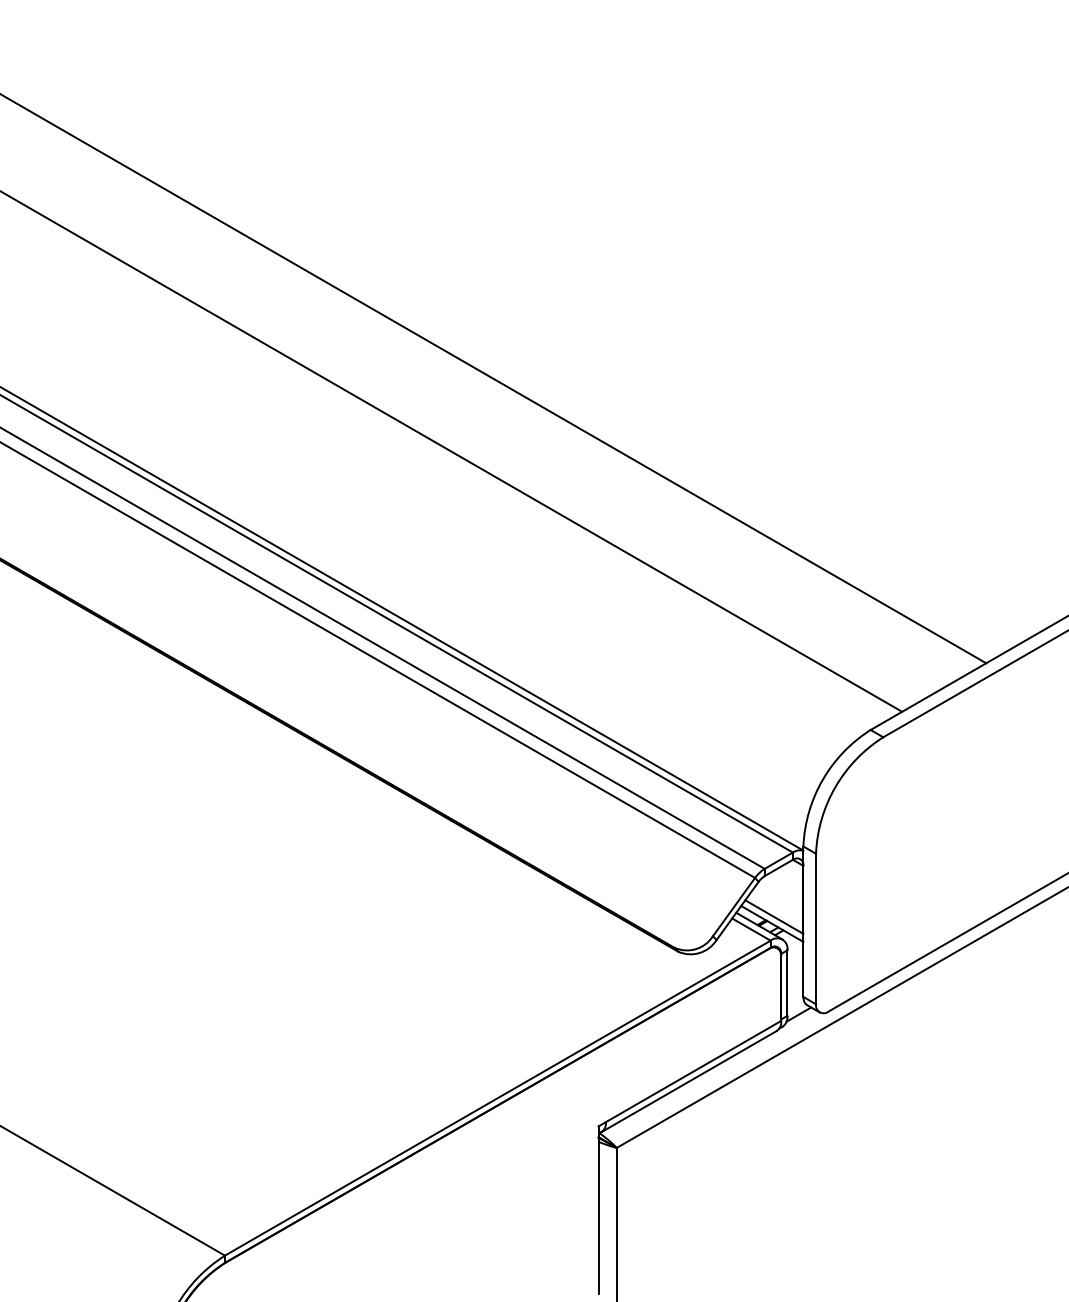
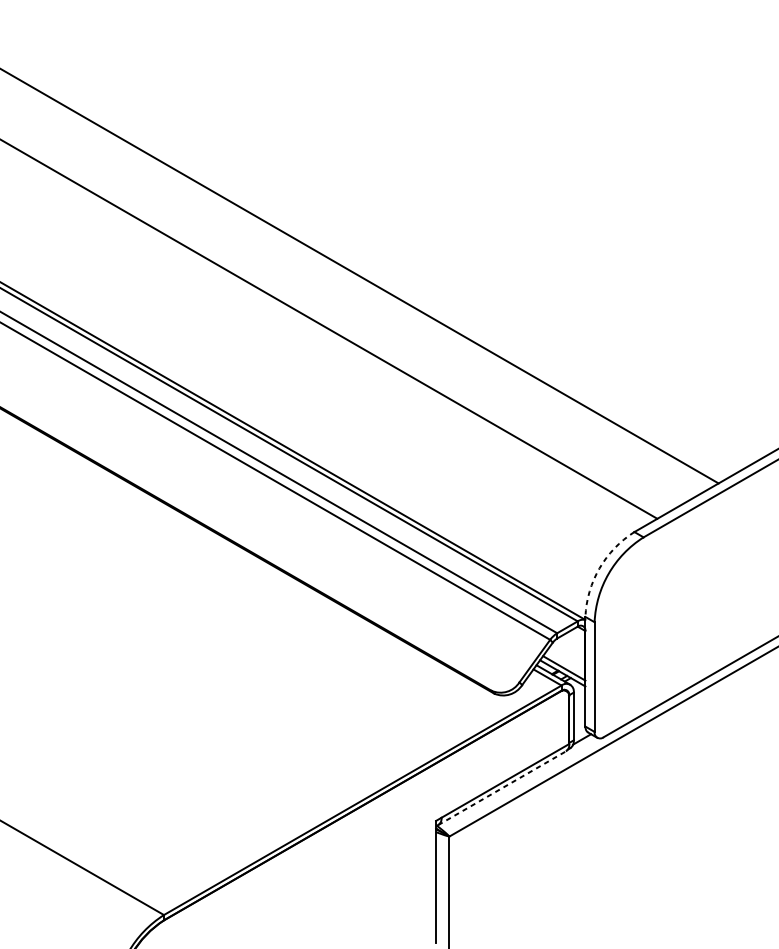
arc: (822, 779) -> (599, 568), solid -> dashed
line: (689, 1081) -> (502, 788), solid -> dashed

